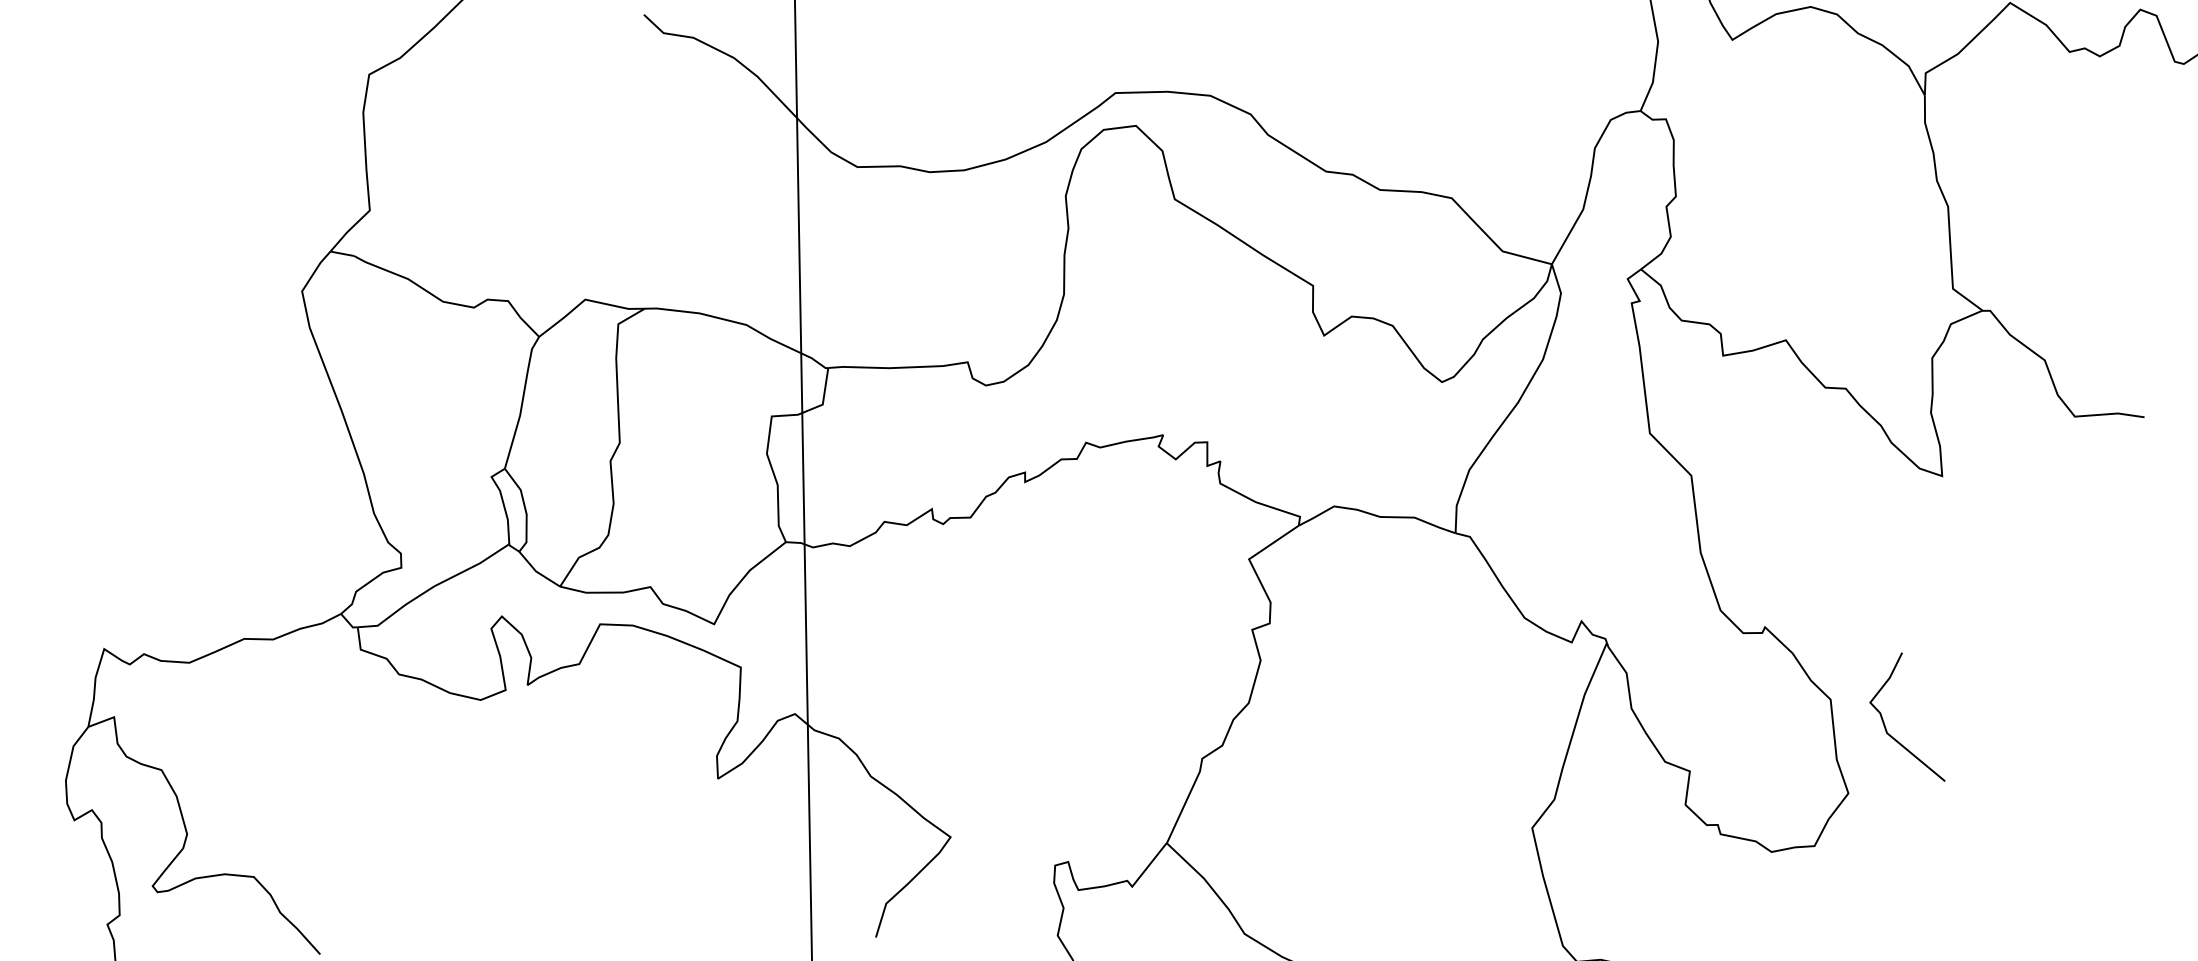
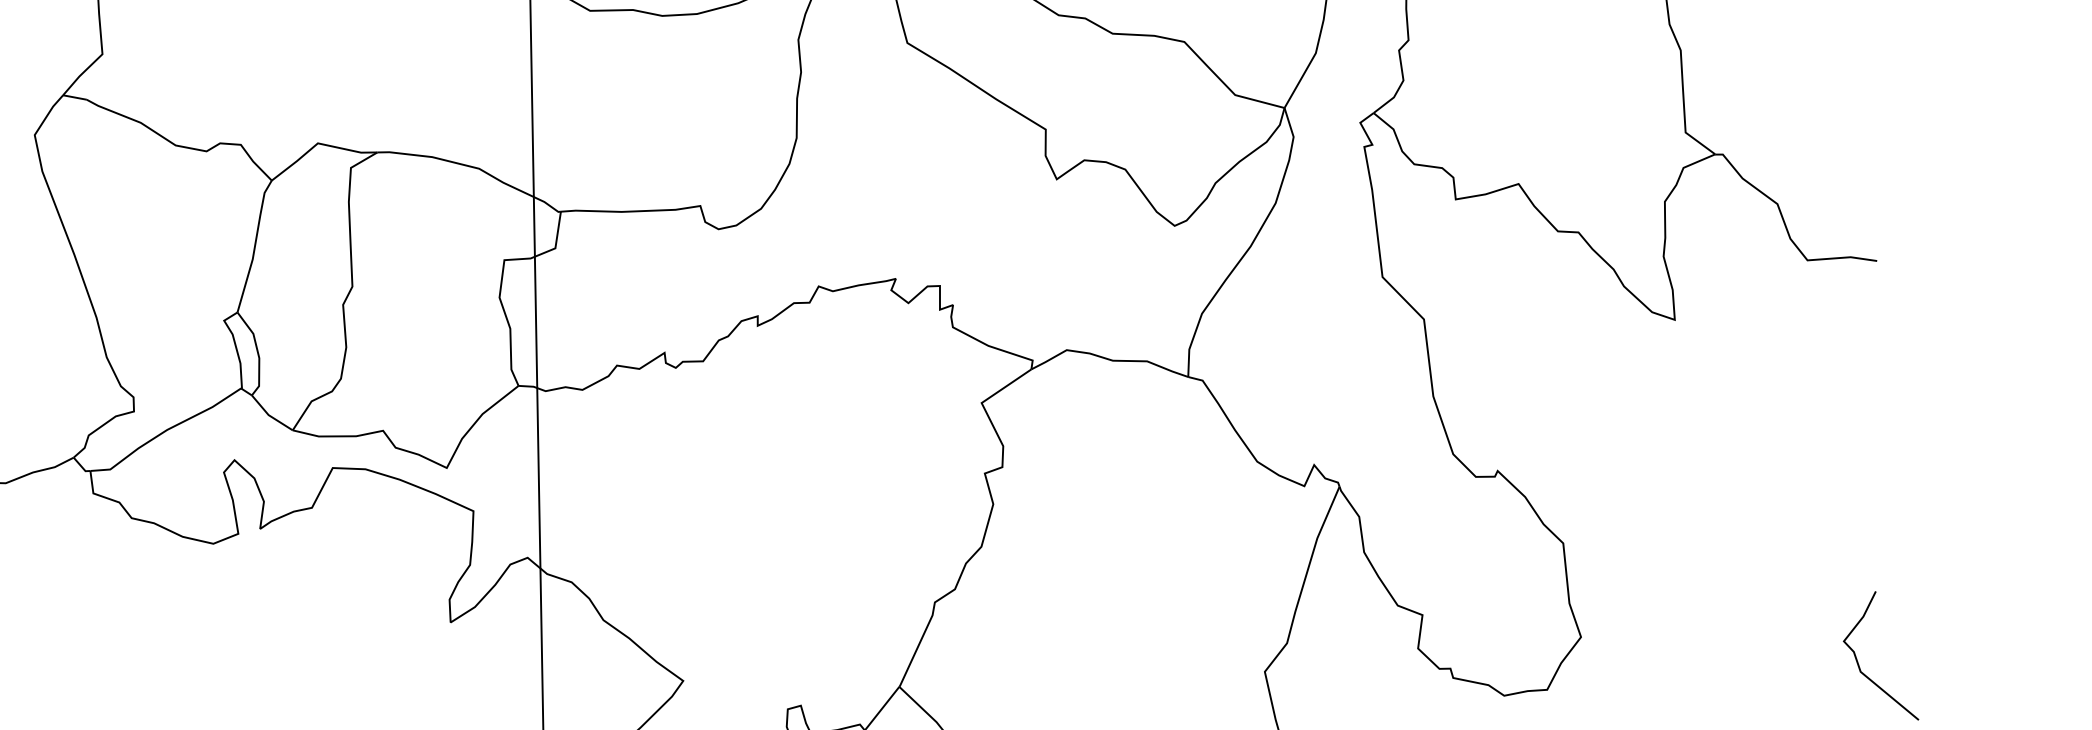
curve: (1885, 724) -> (1859, 663), moved

